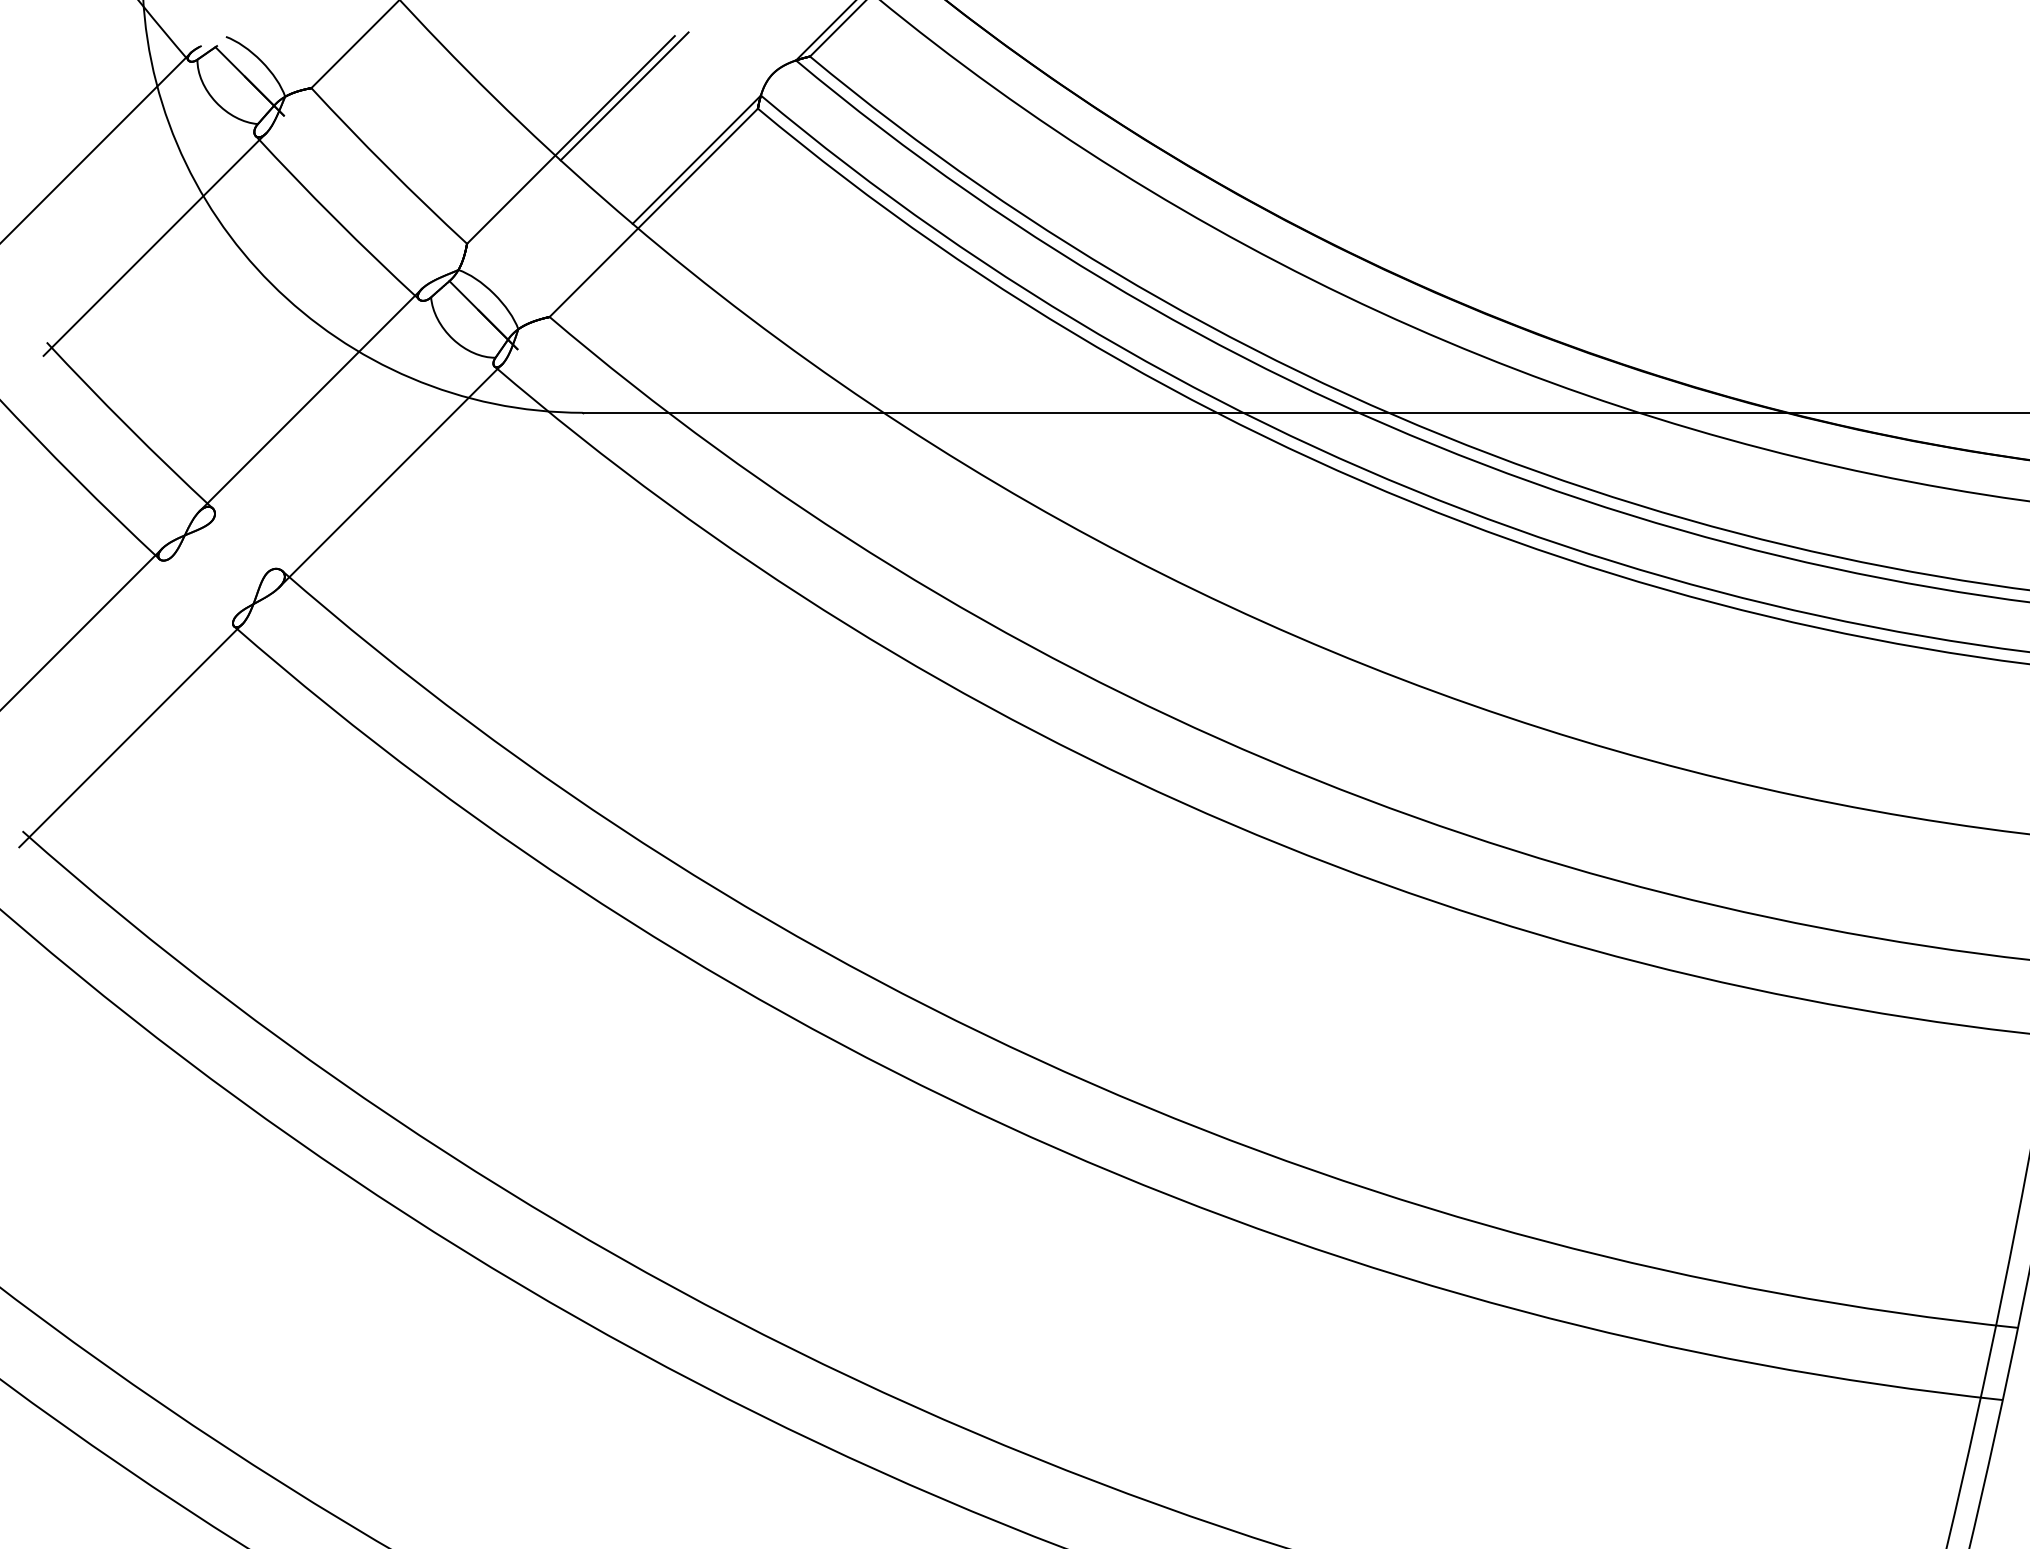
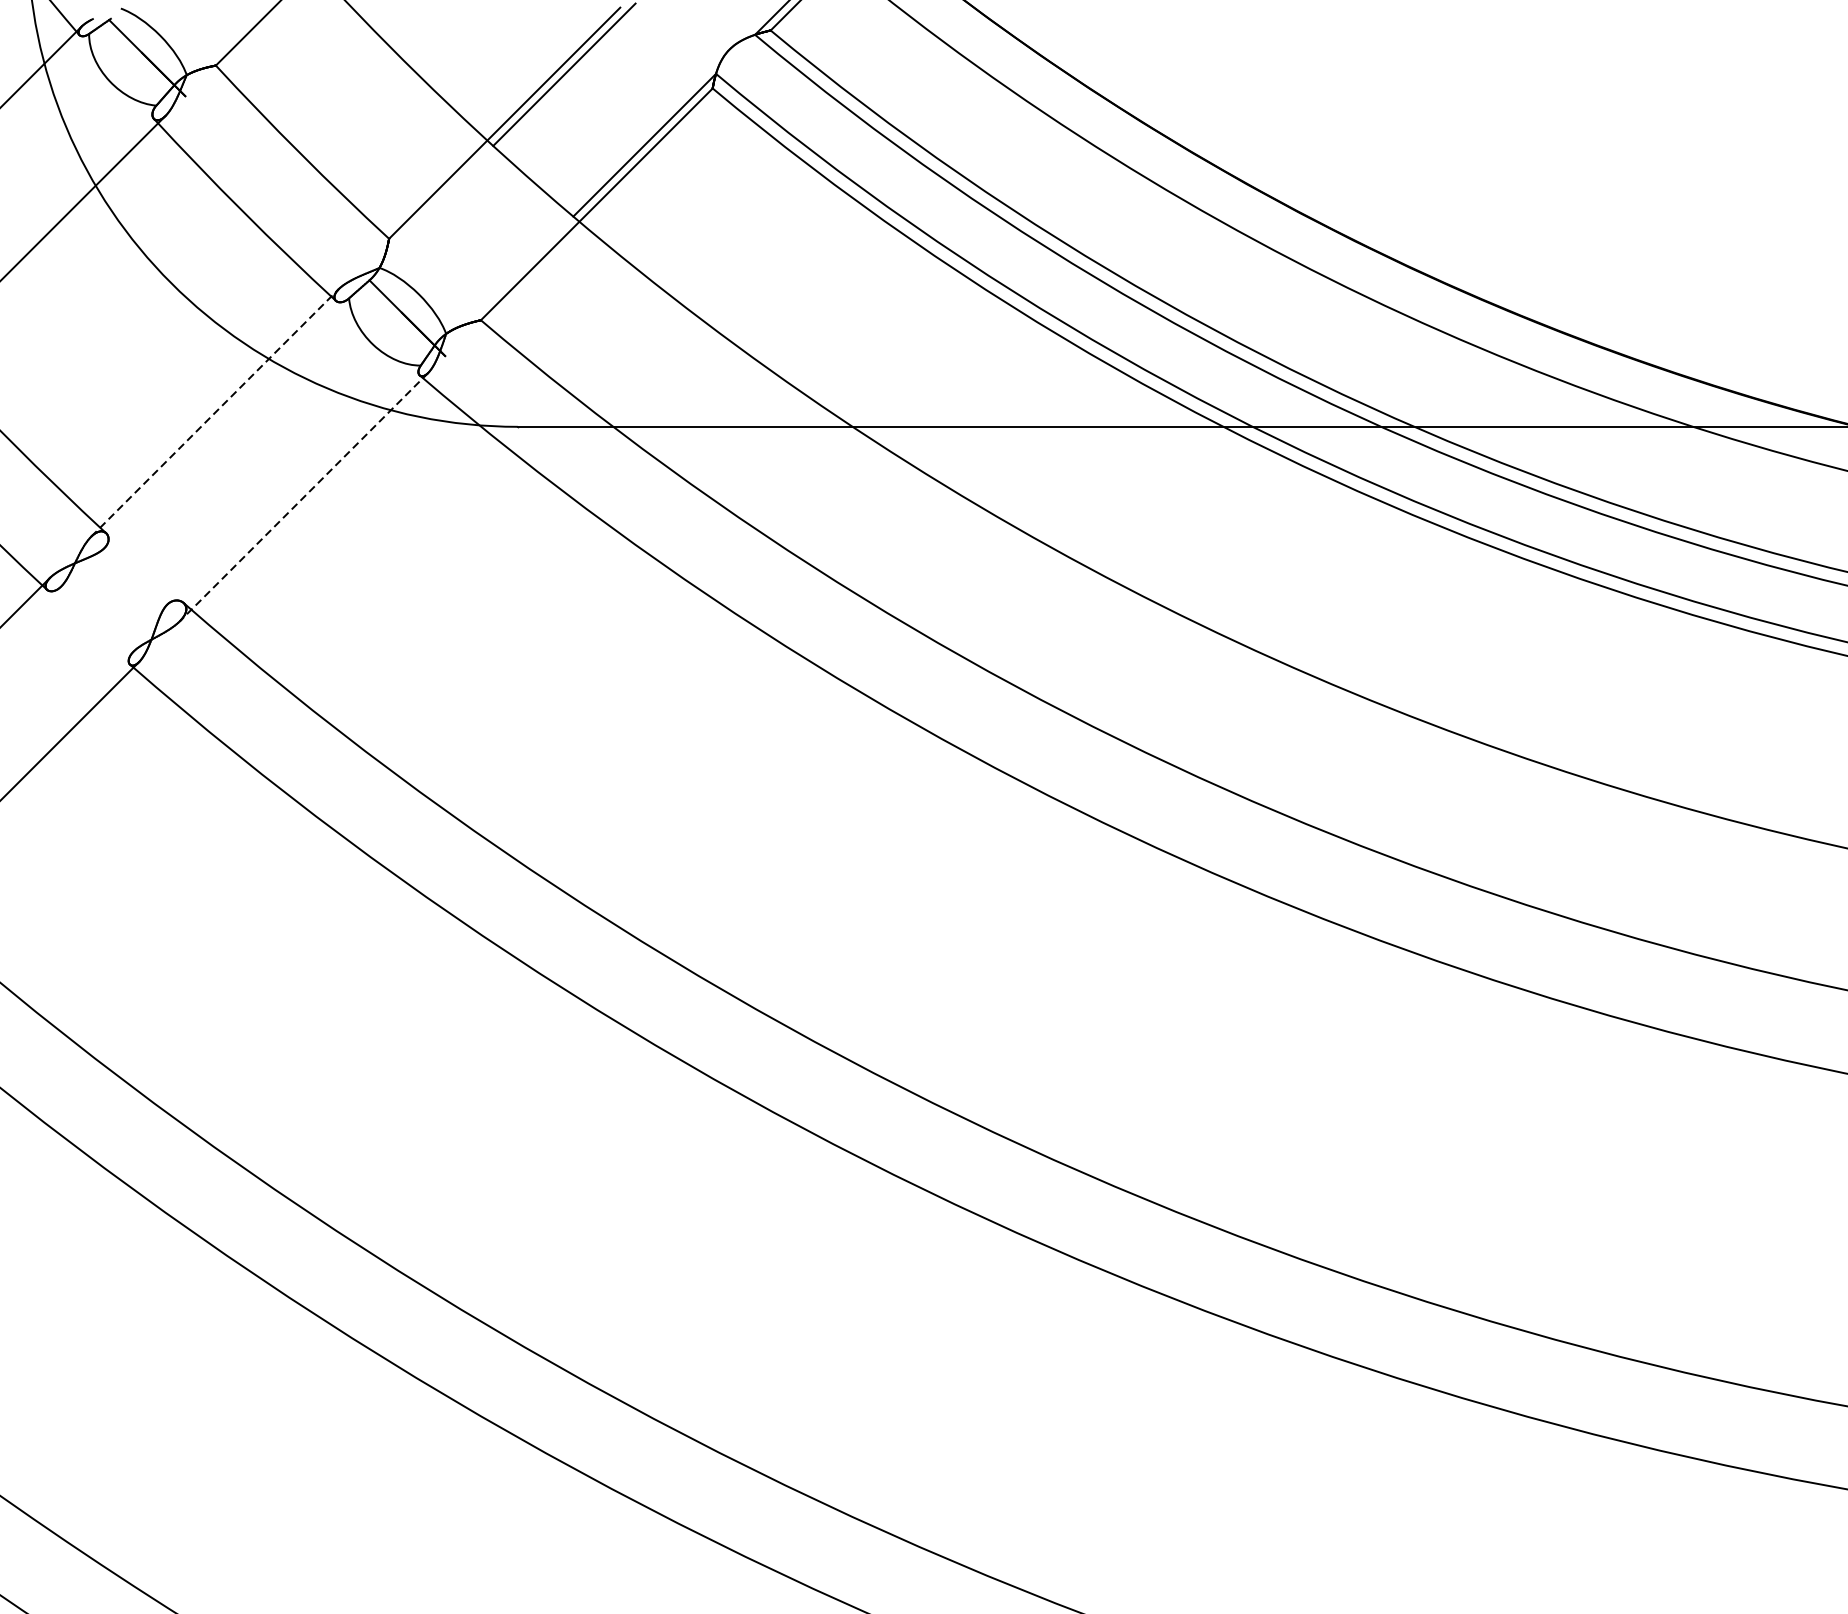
line: (310, 399) -> (214, 412), solid -> dashed
line: (390, 475) -> (303, 496), solid -> dashed

